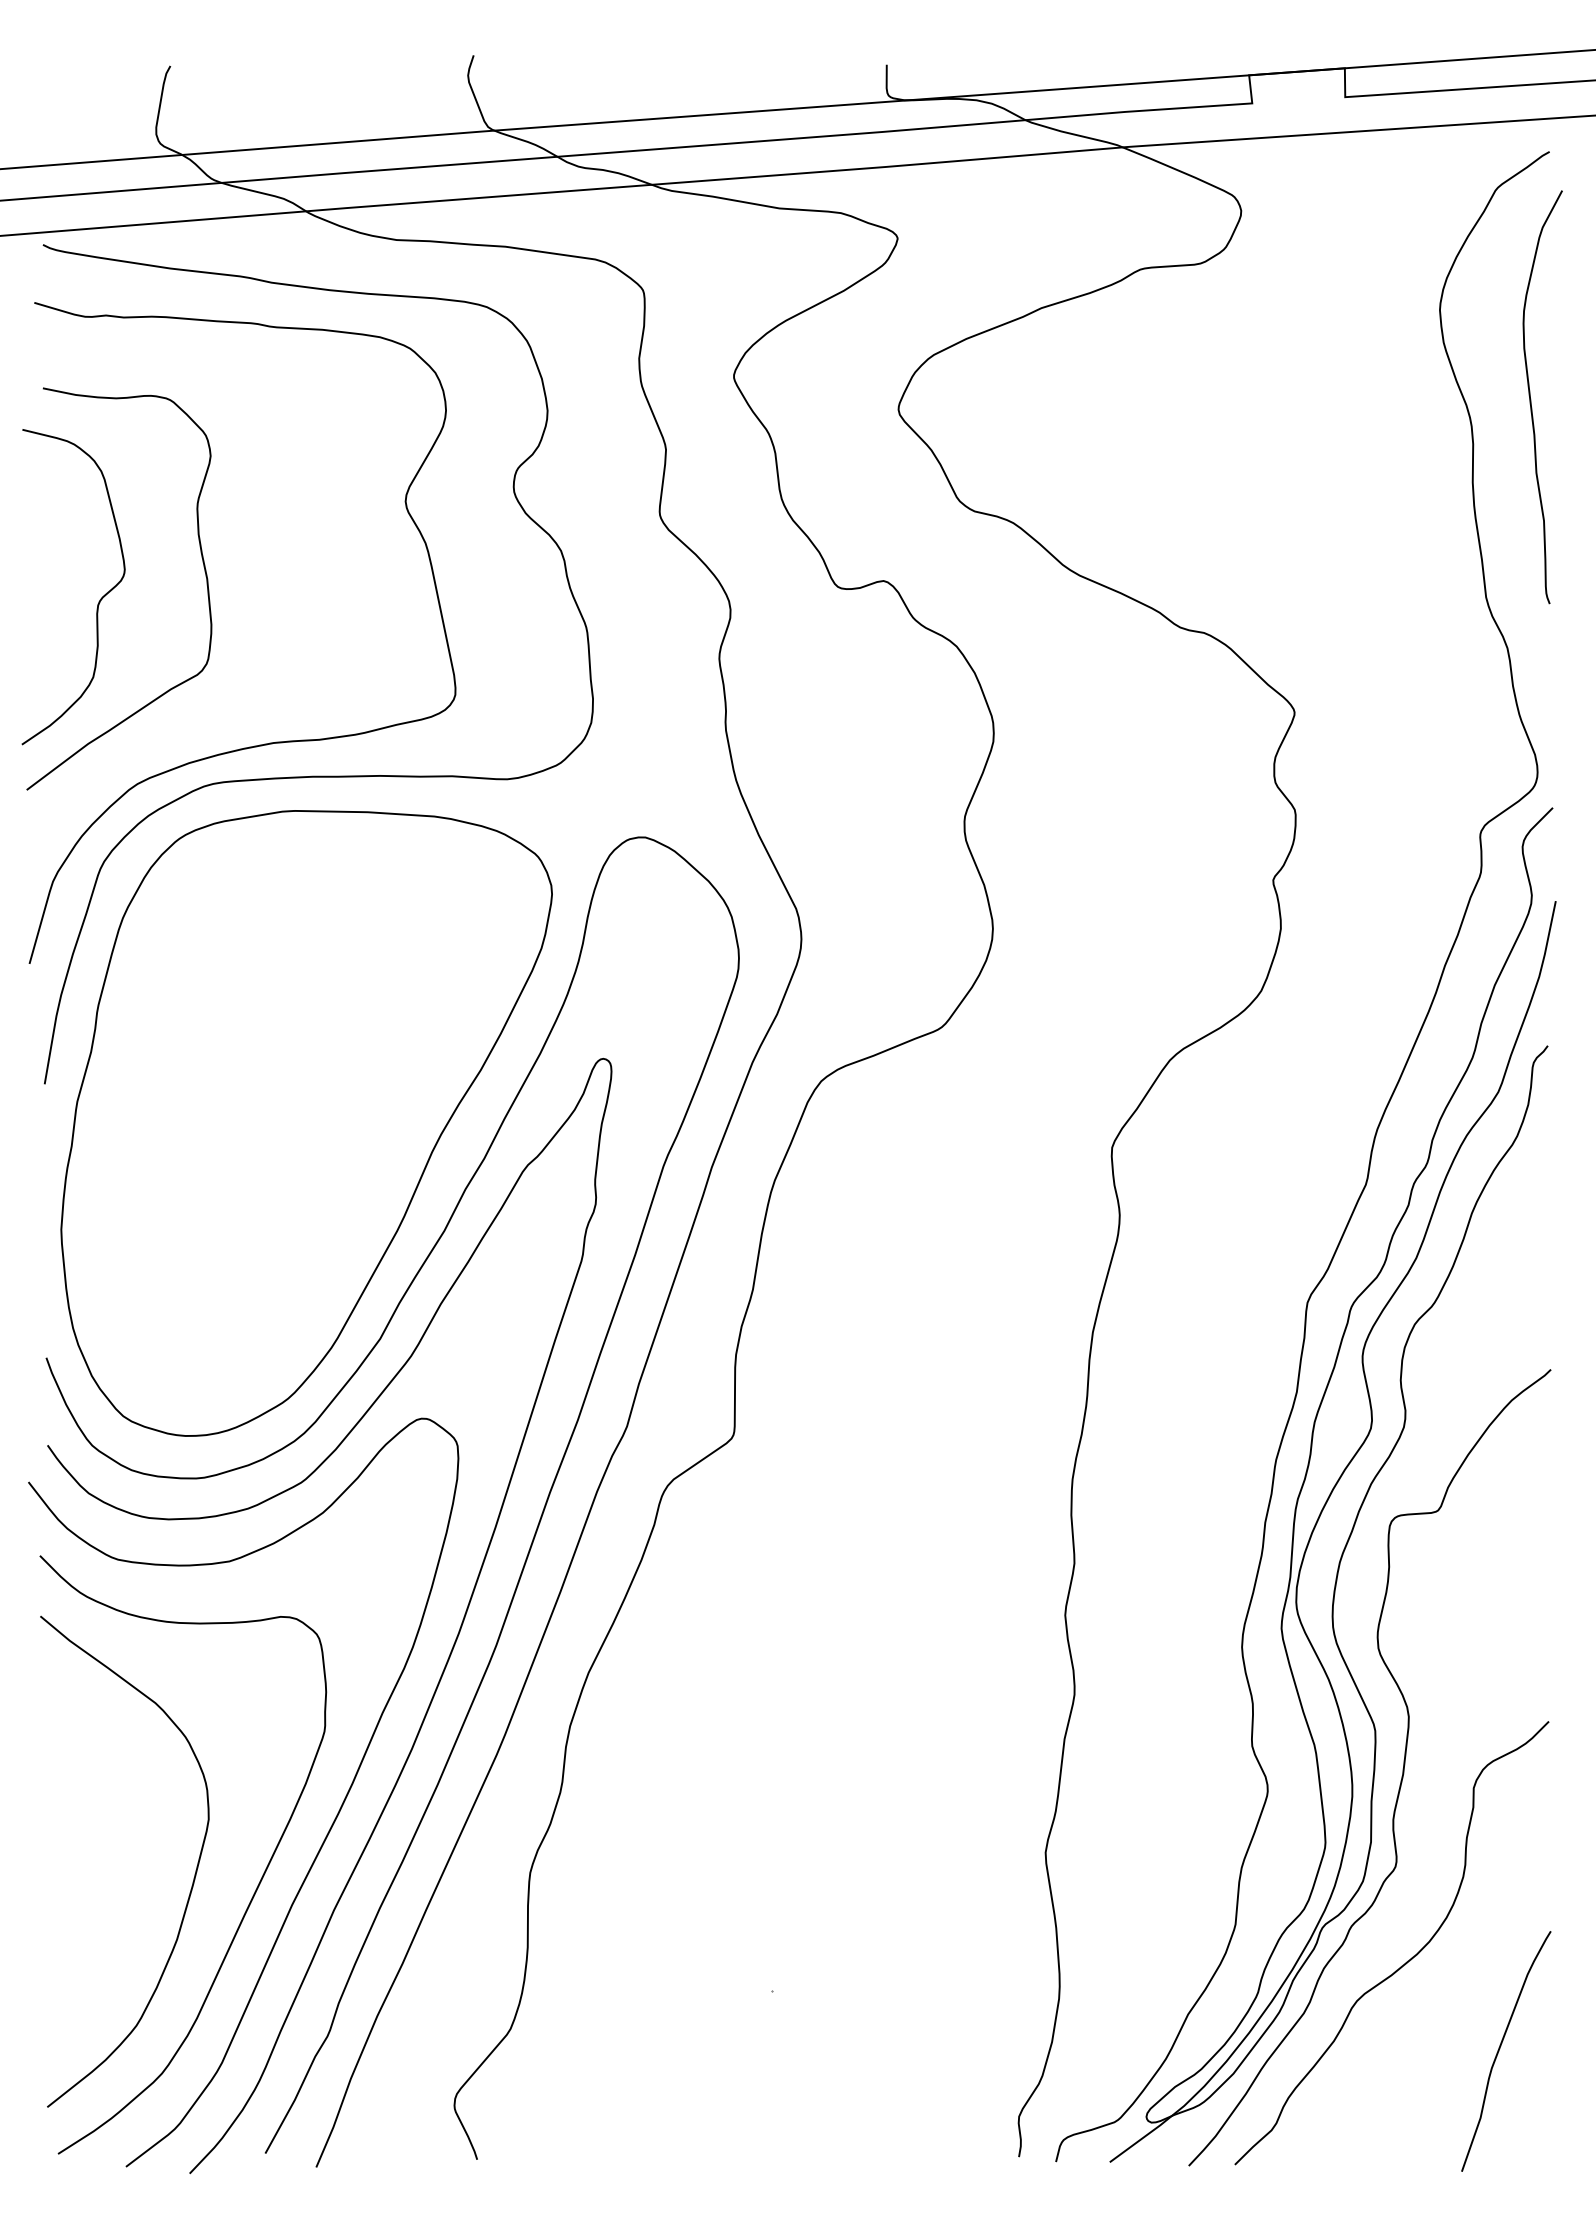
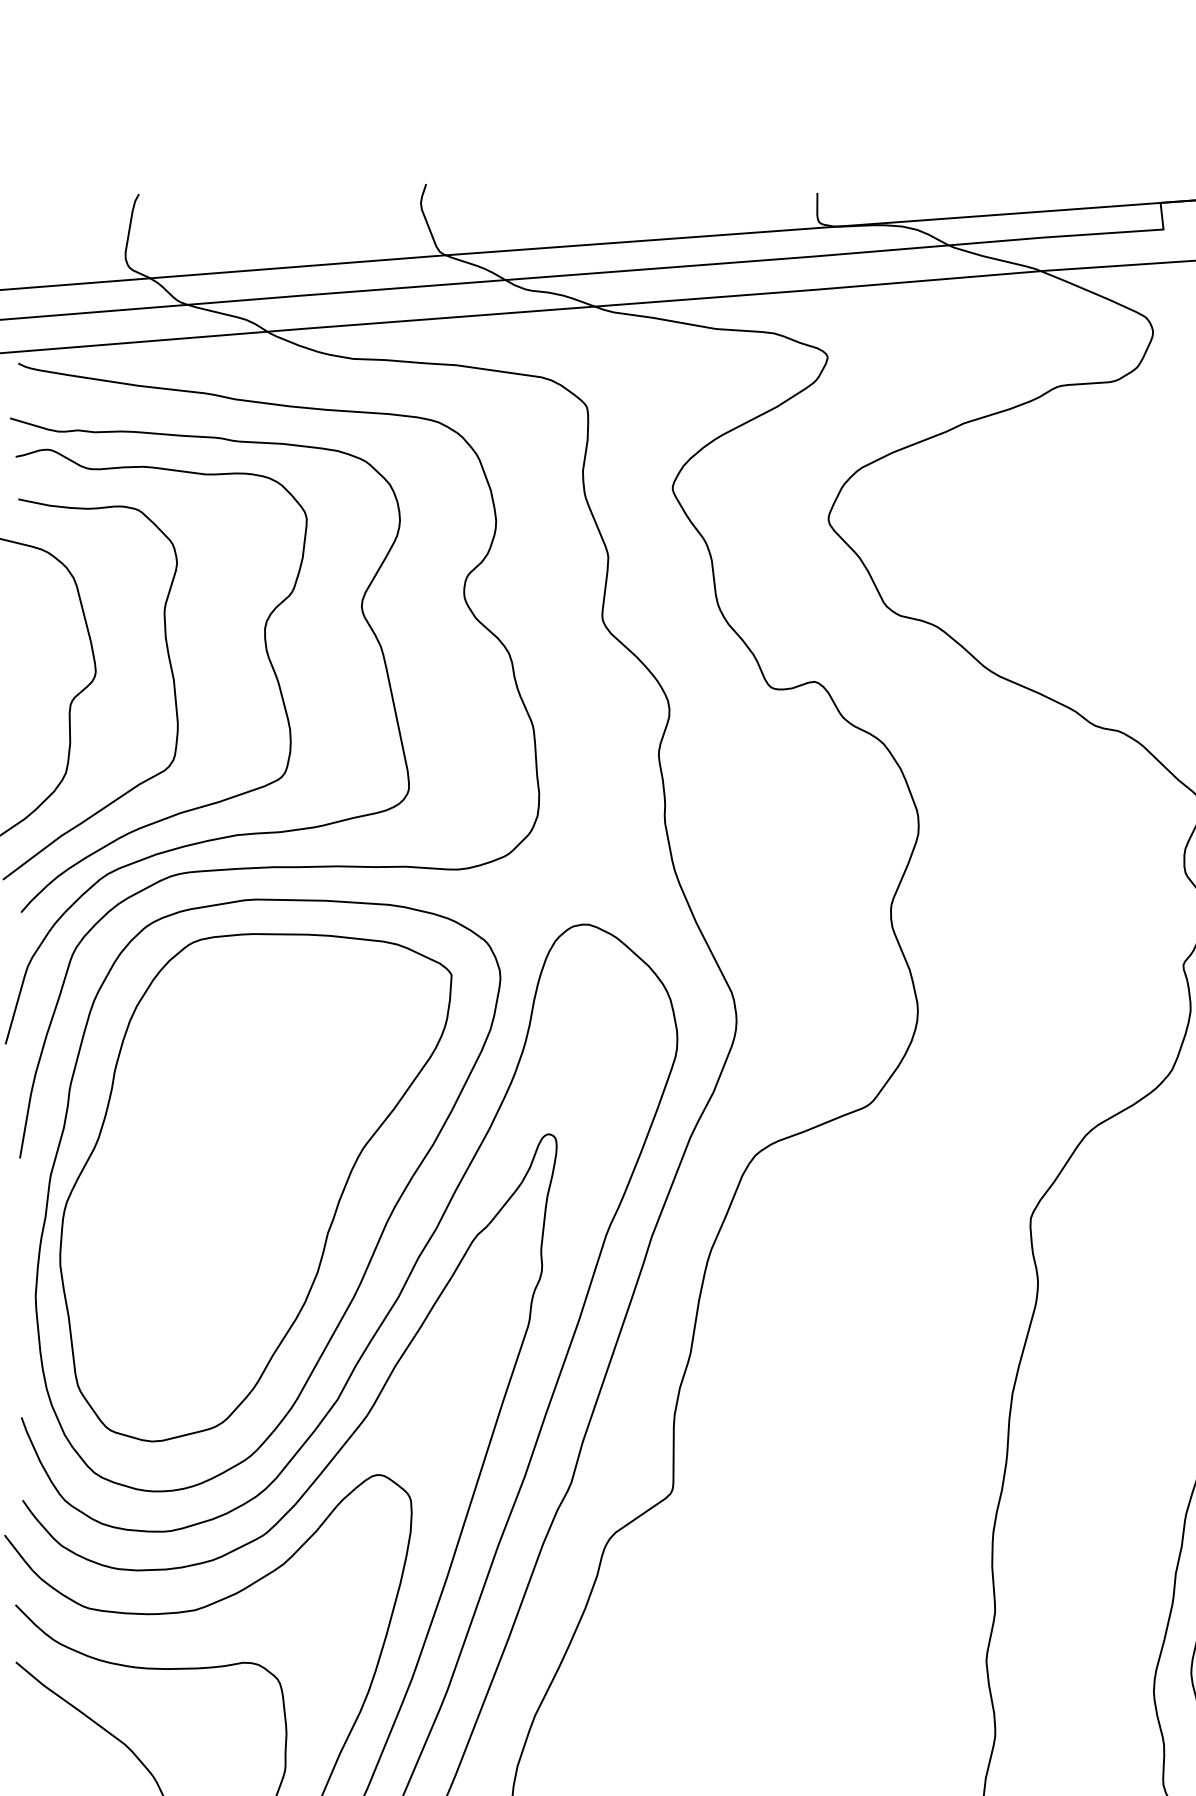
curve: (305, 553) -> (266, 655), added
part: (293, 1115) -> (255, 1187), added

